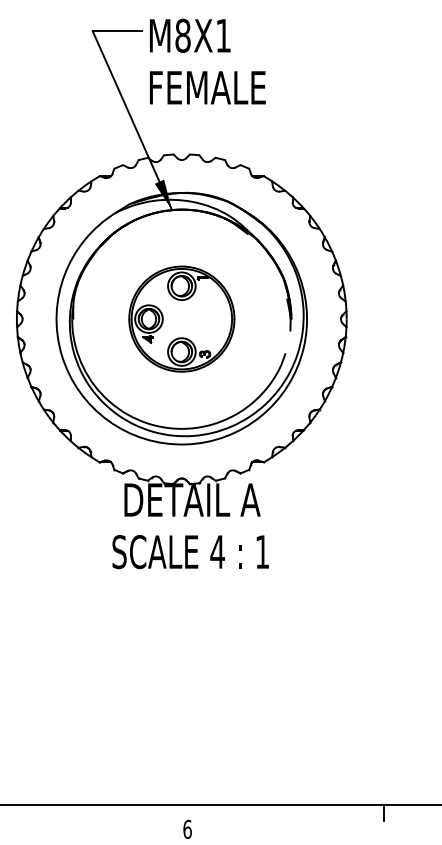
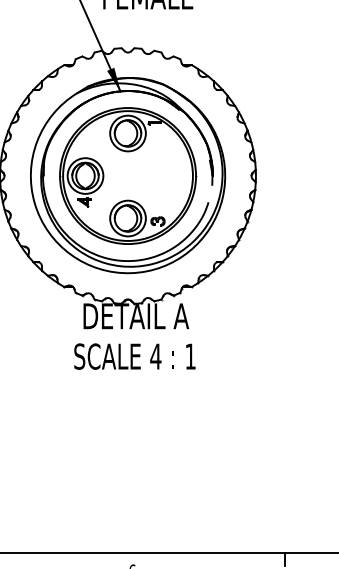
part: (181, 318) -> (127, 175), size x1.67

